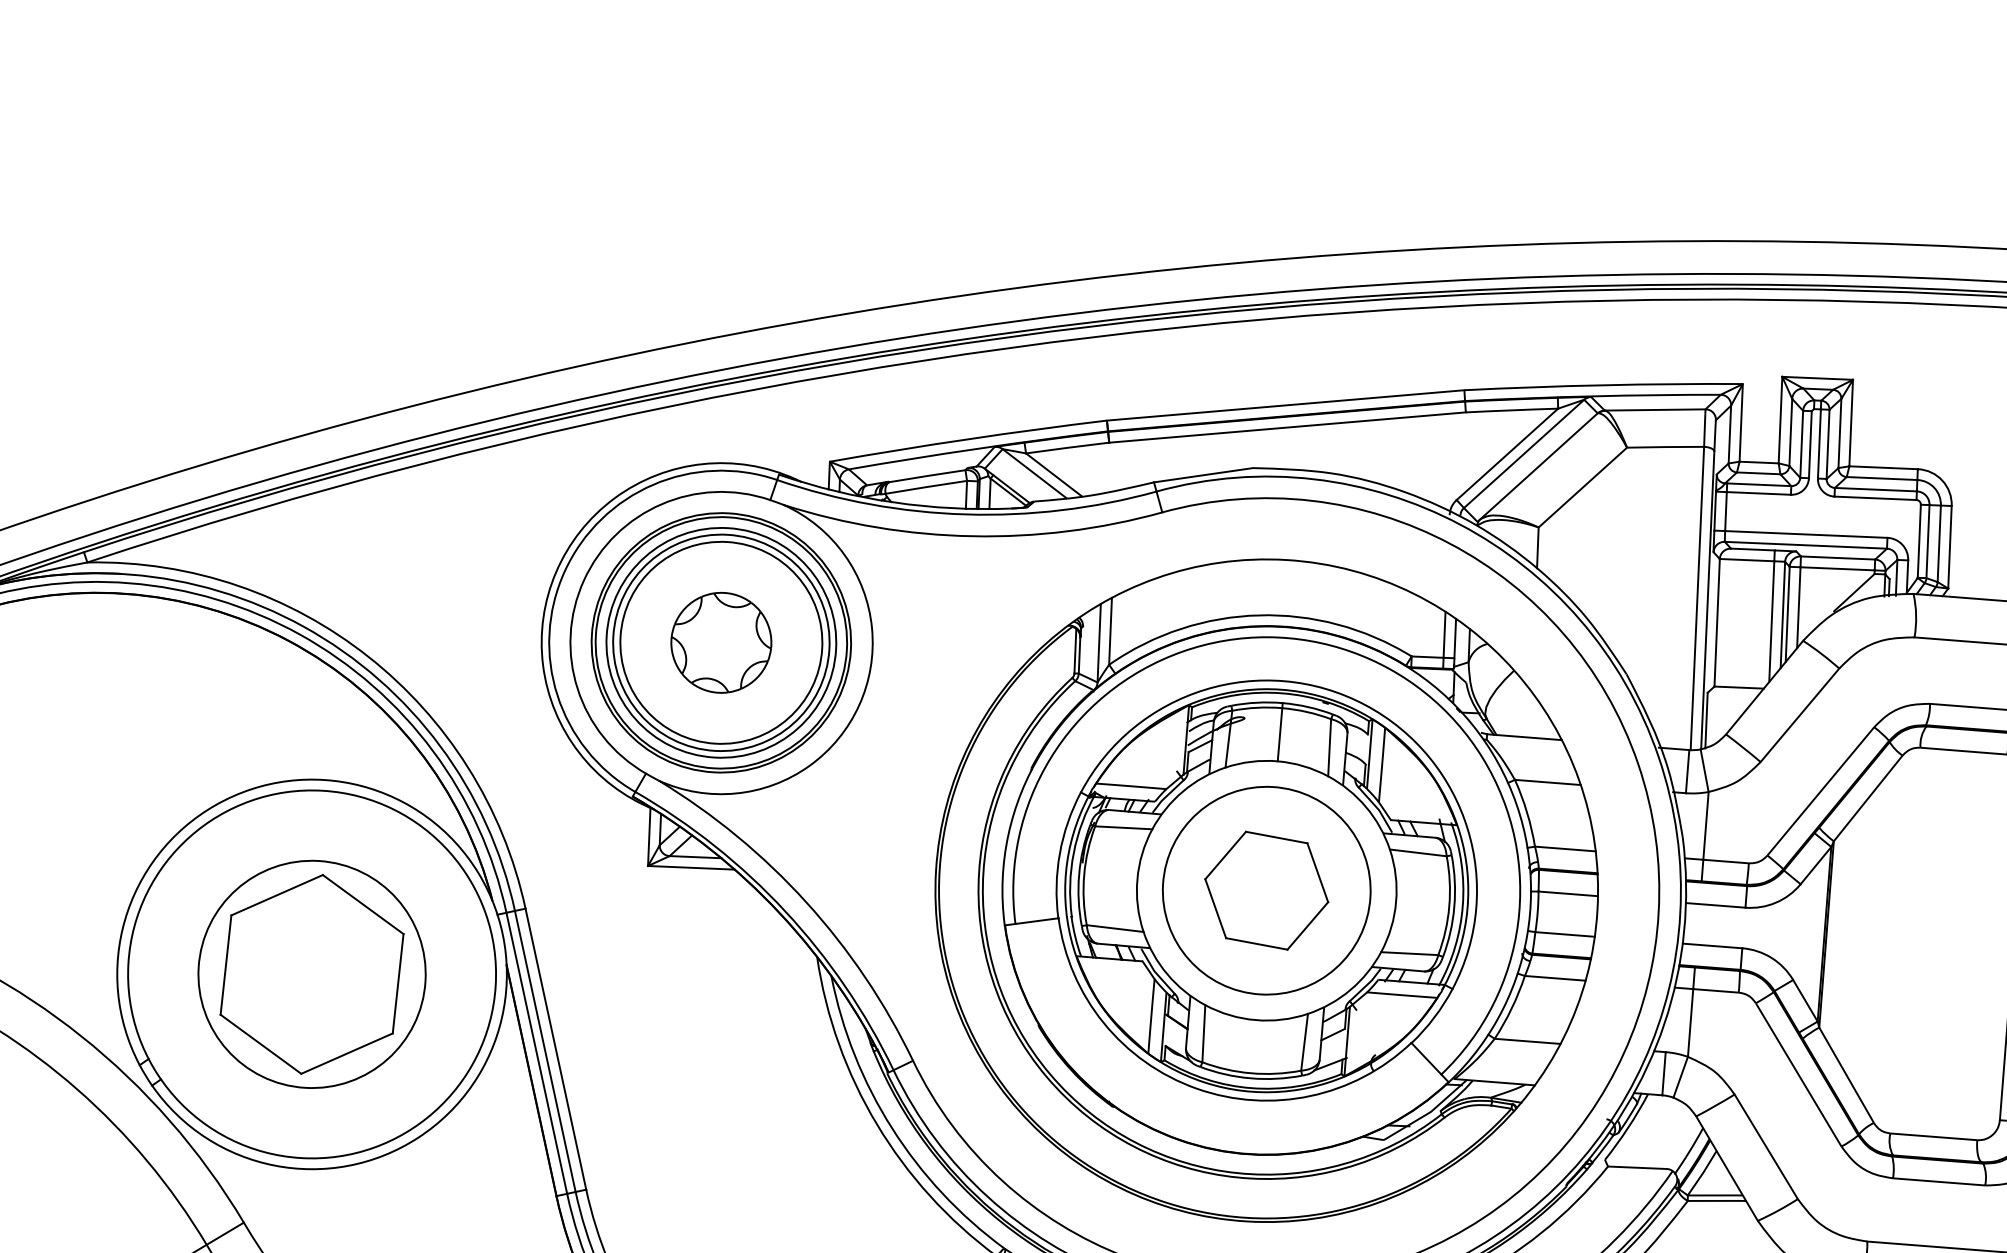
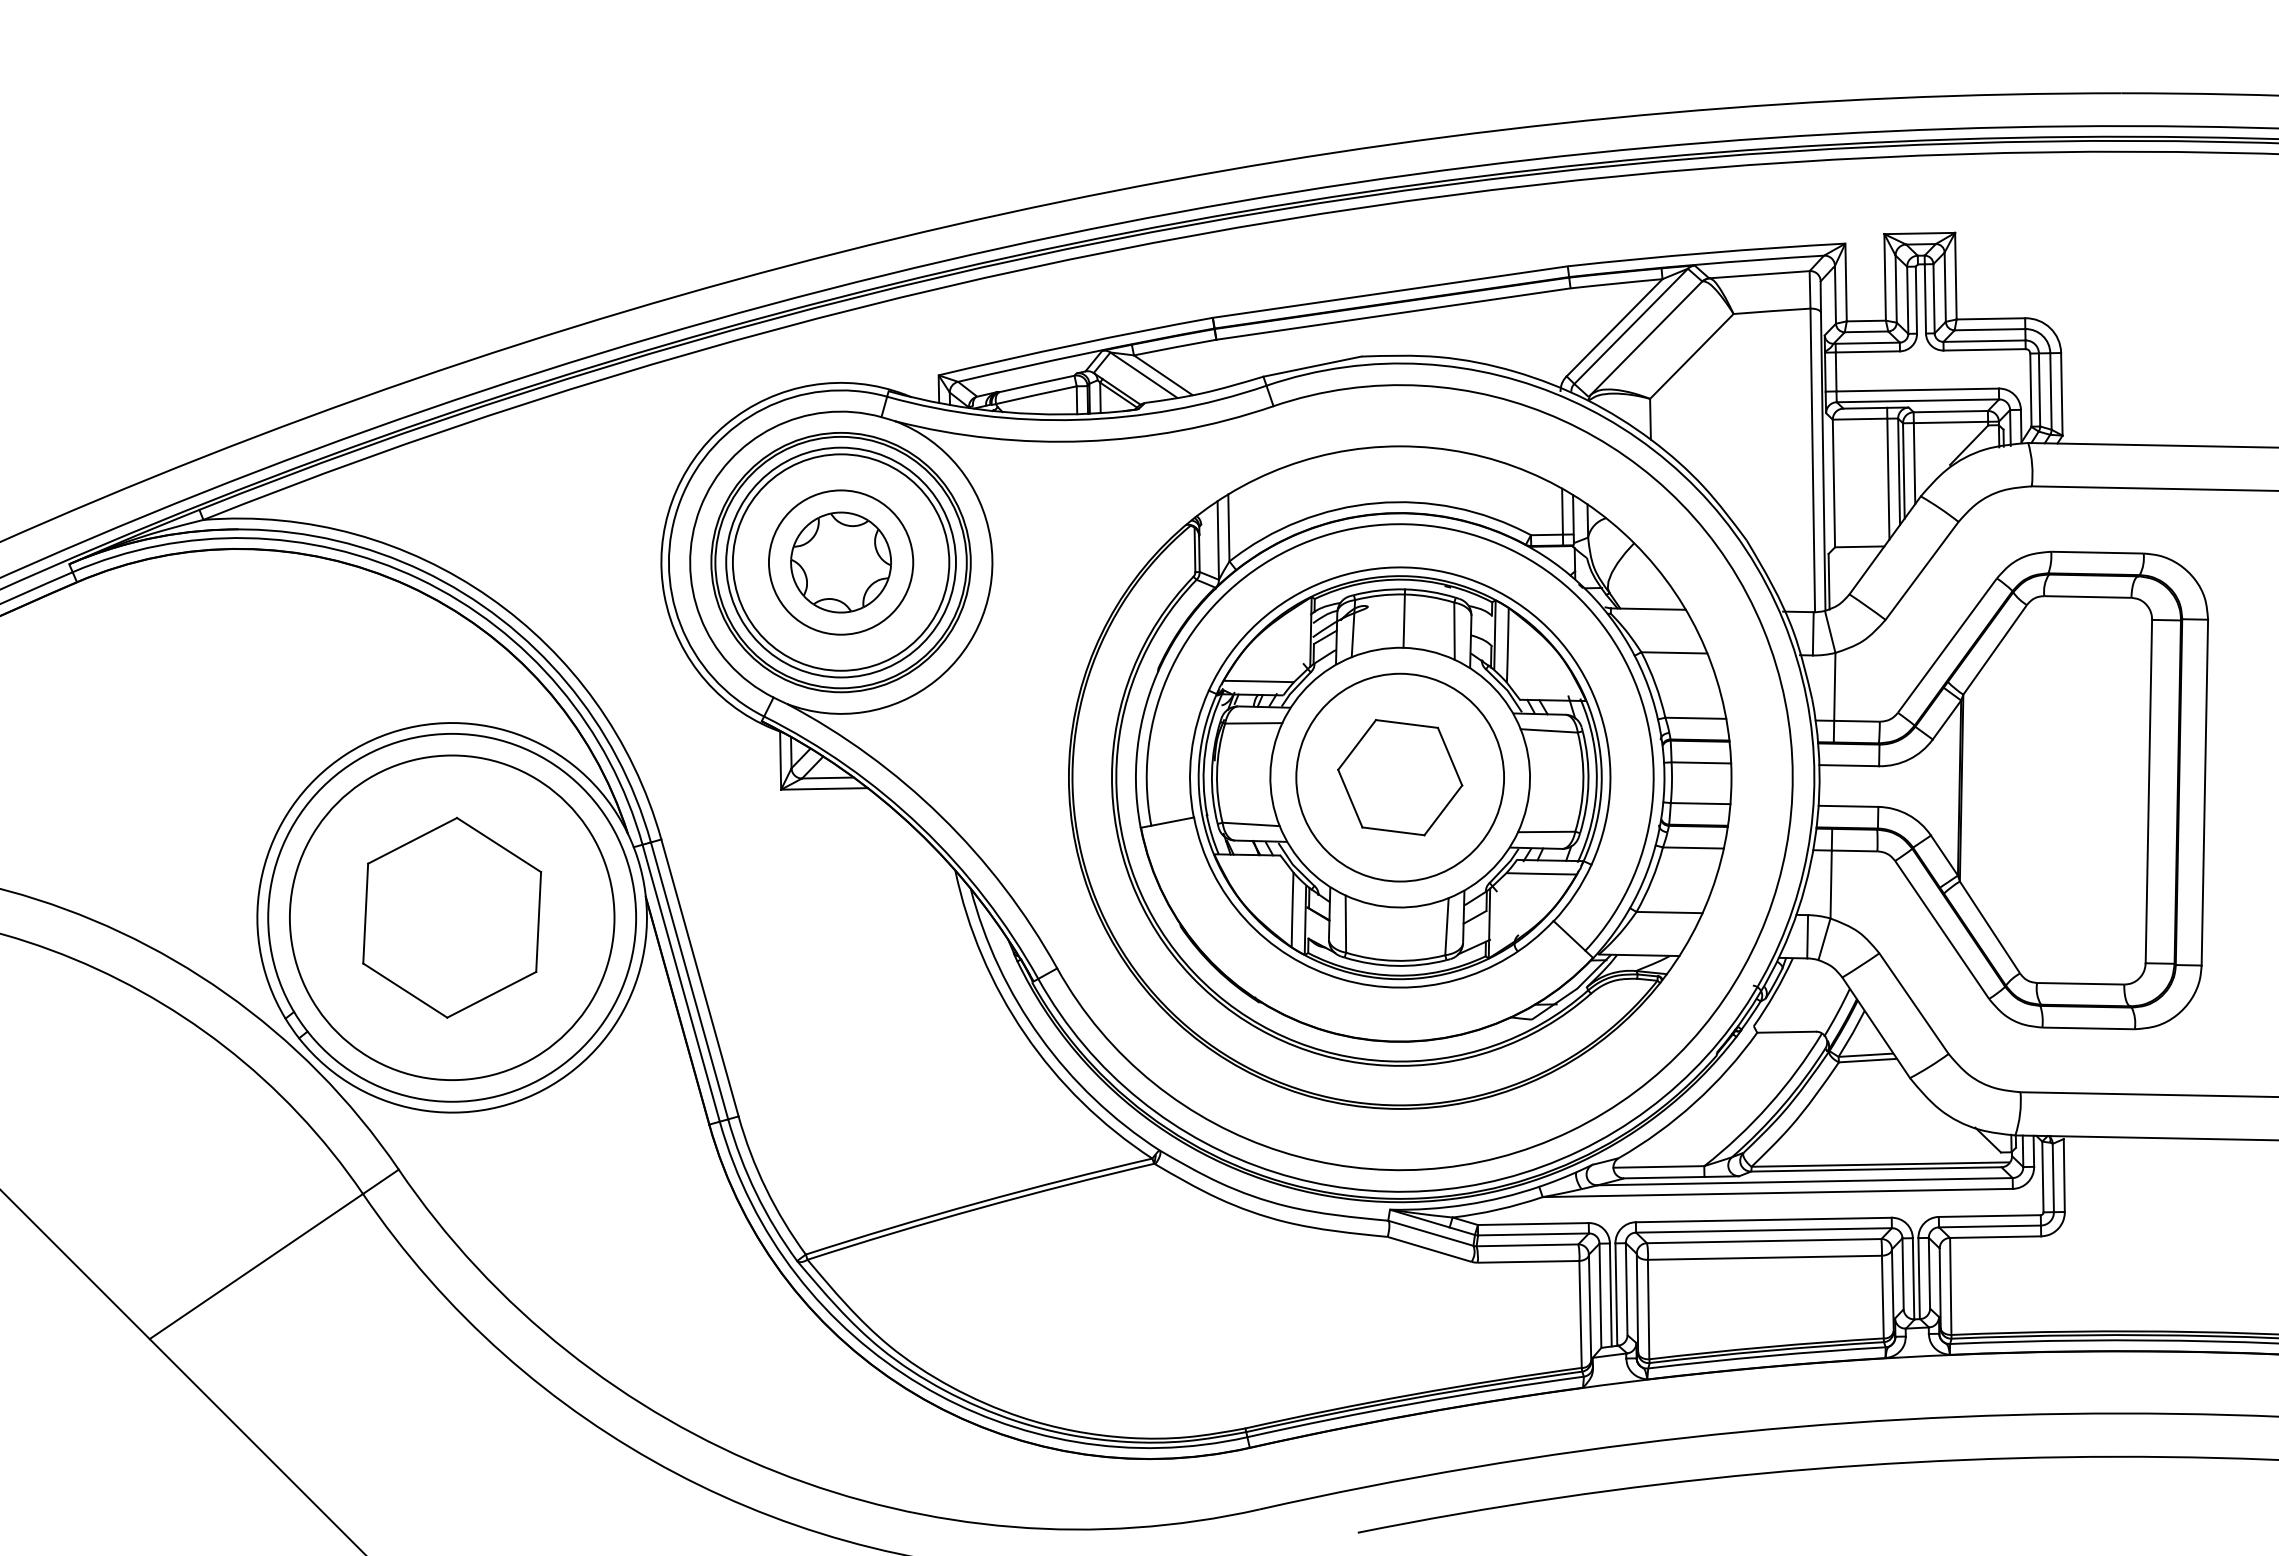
circle: (720, 642) -> (840, 562), size x0.71
circle: (311, 974) -> (451, 917), size x1.43

